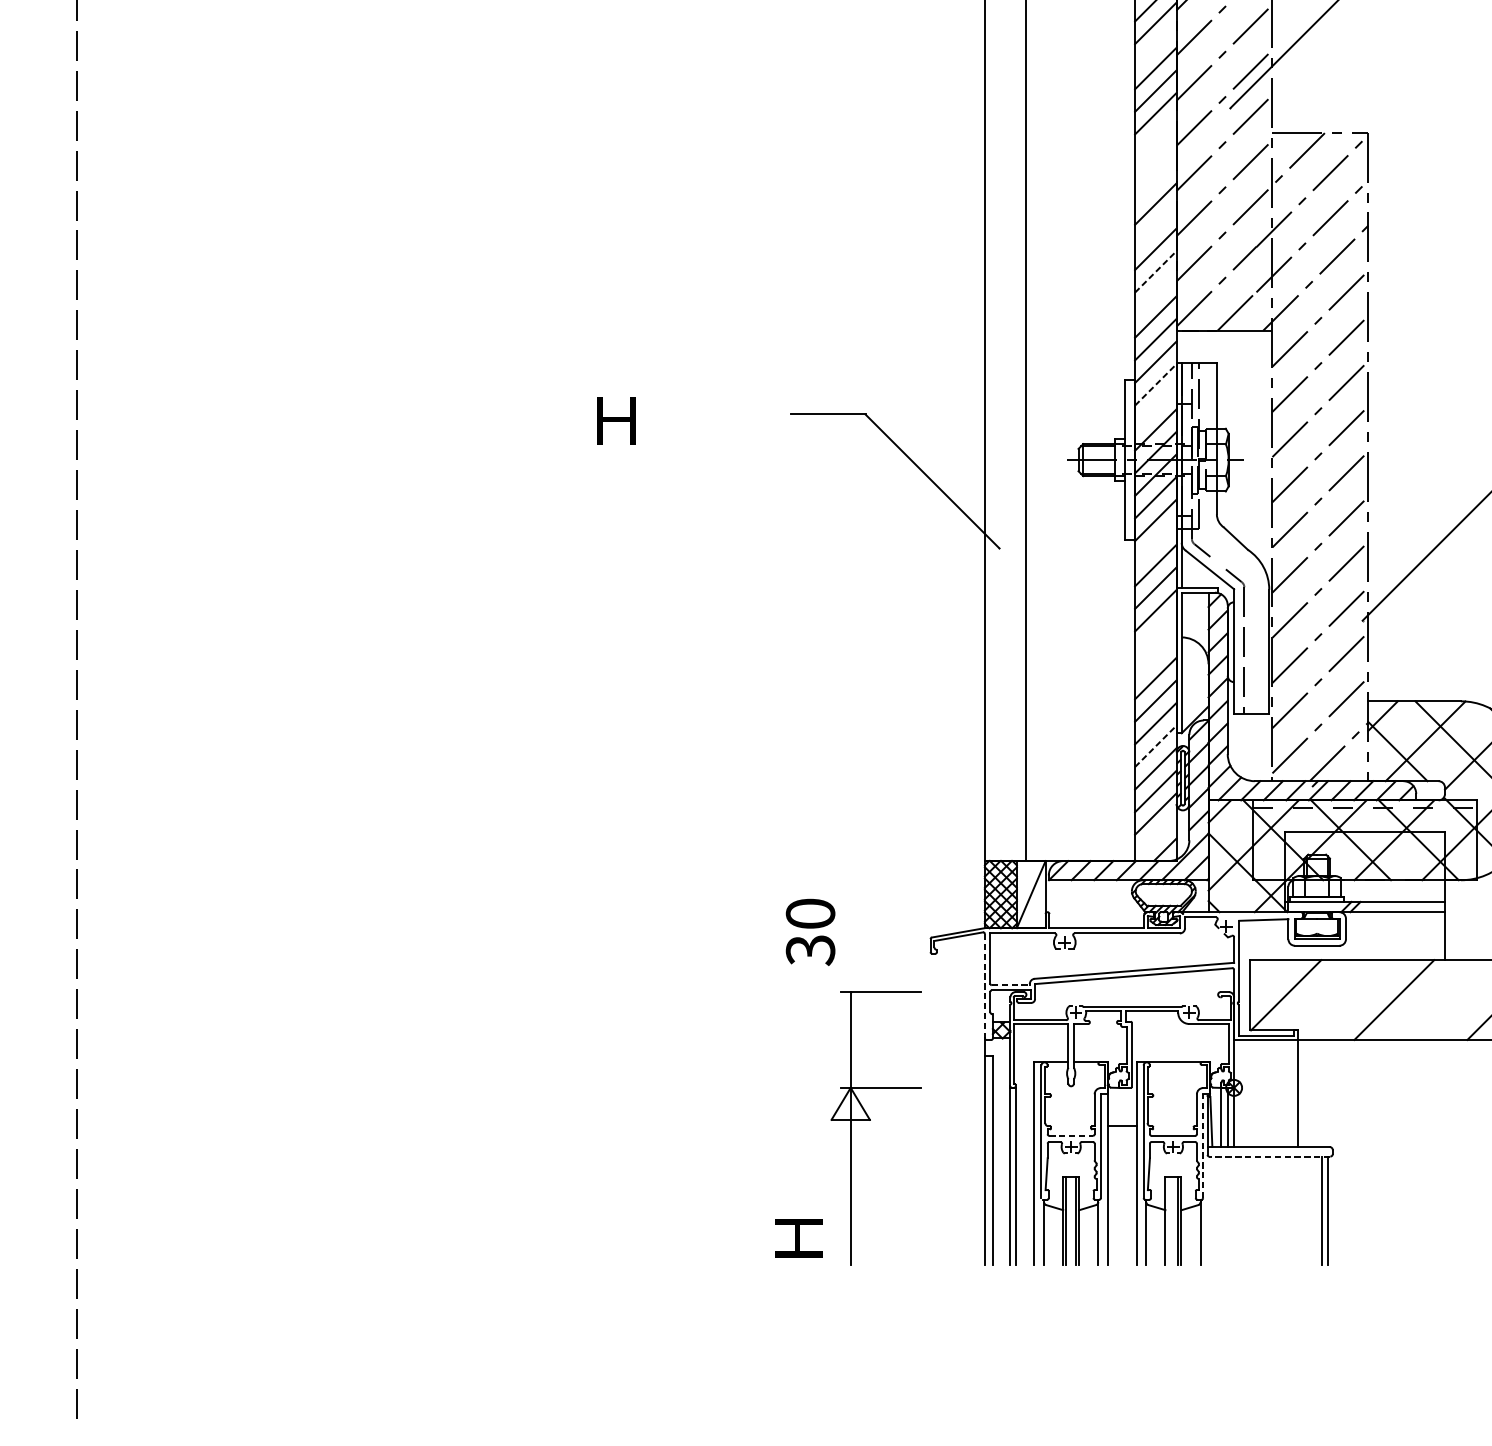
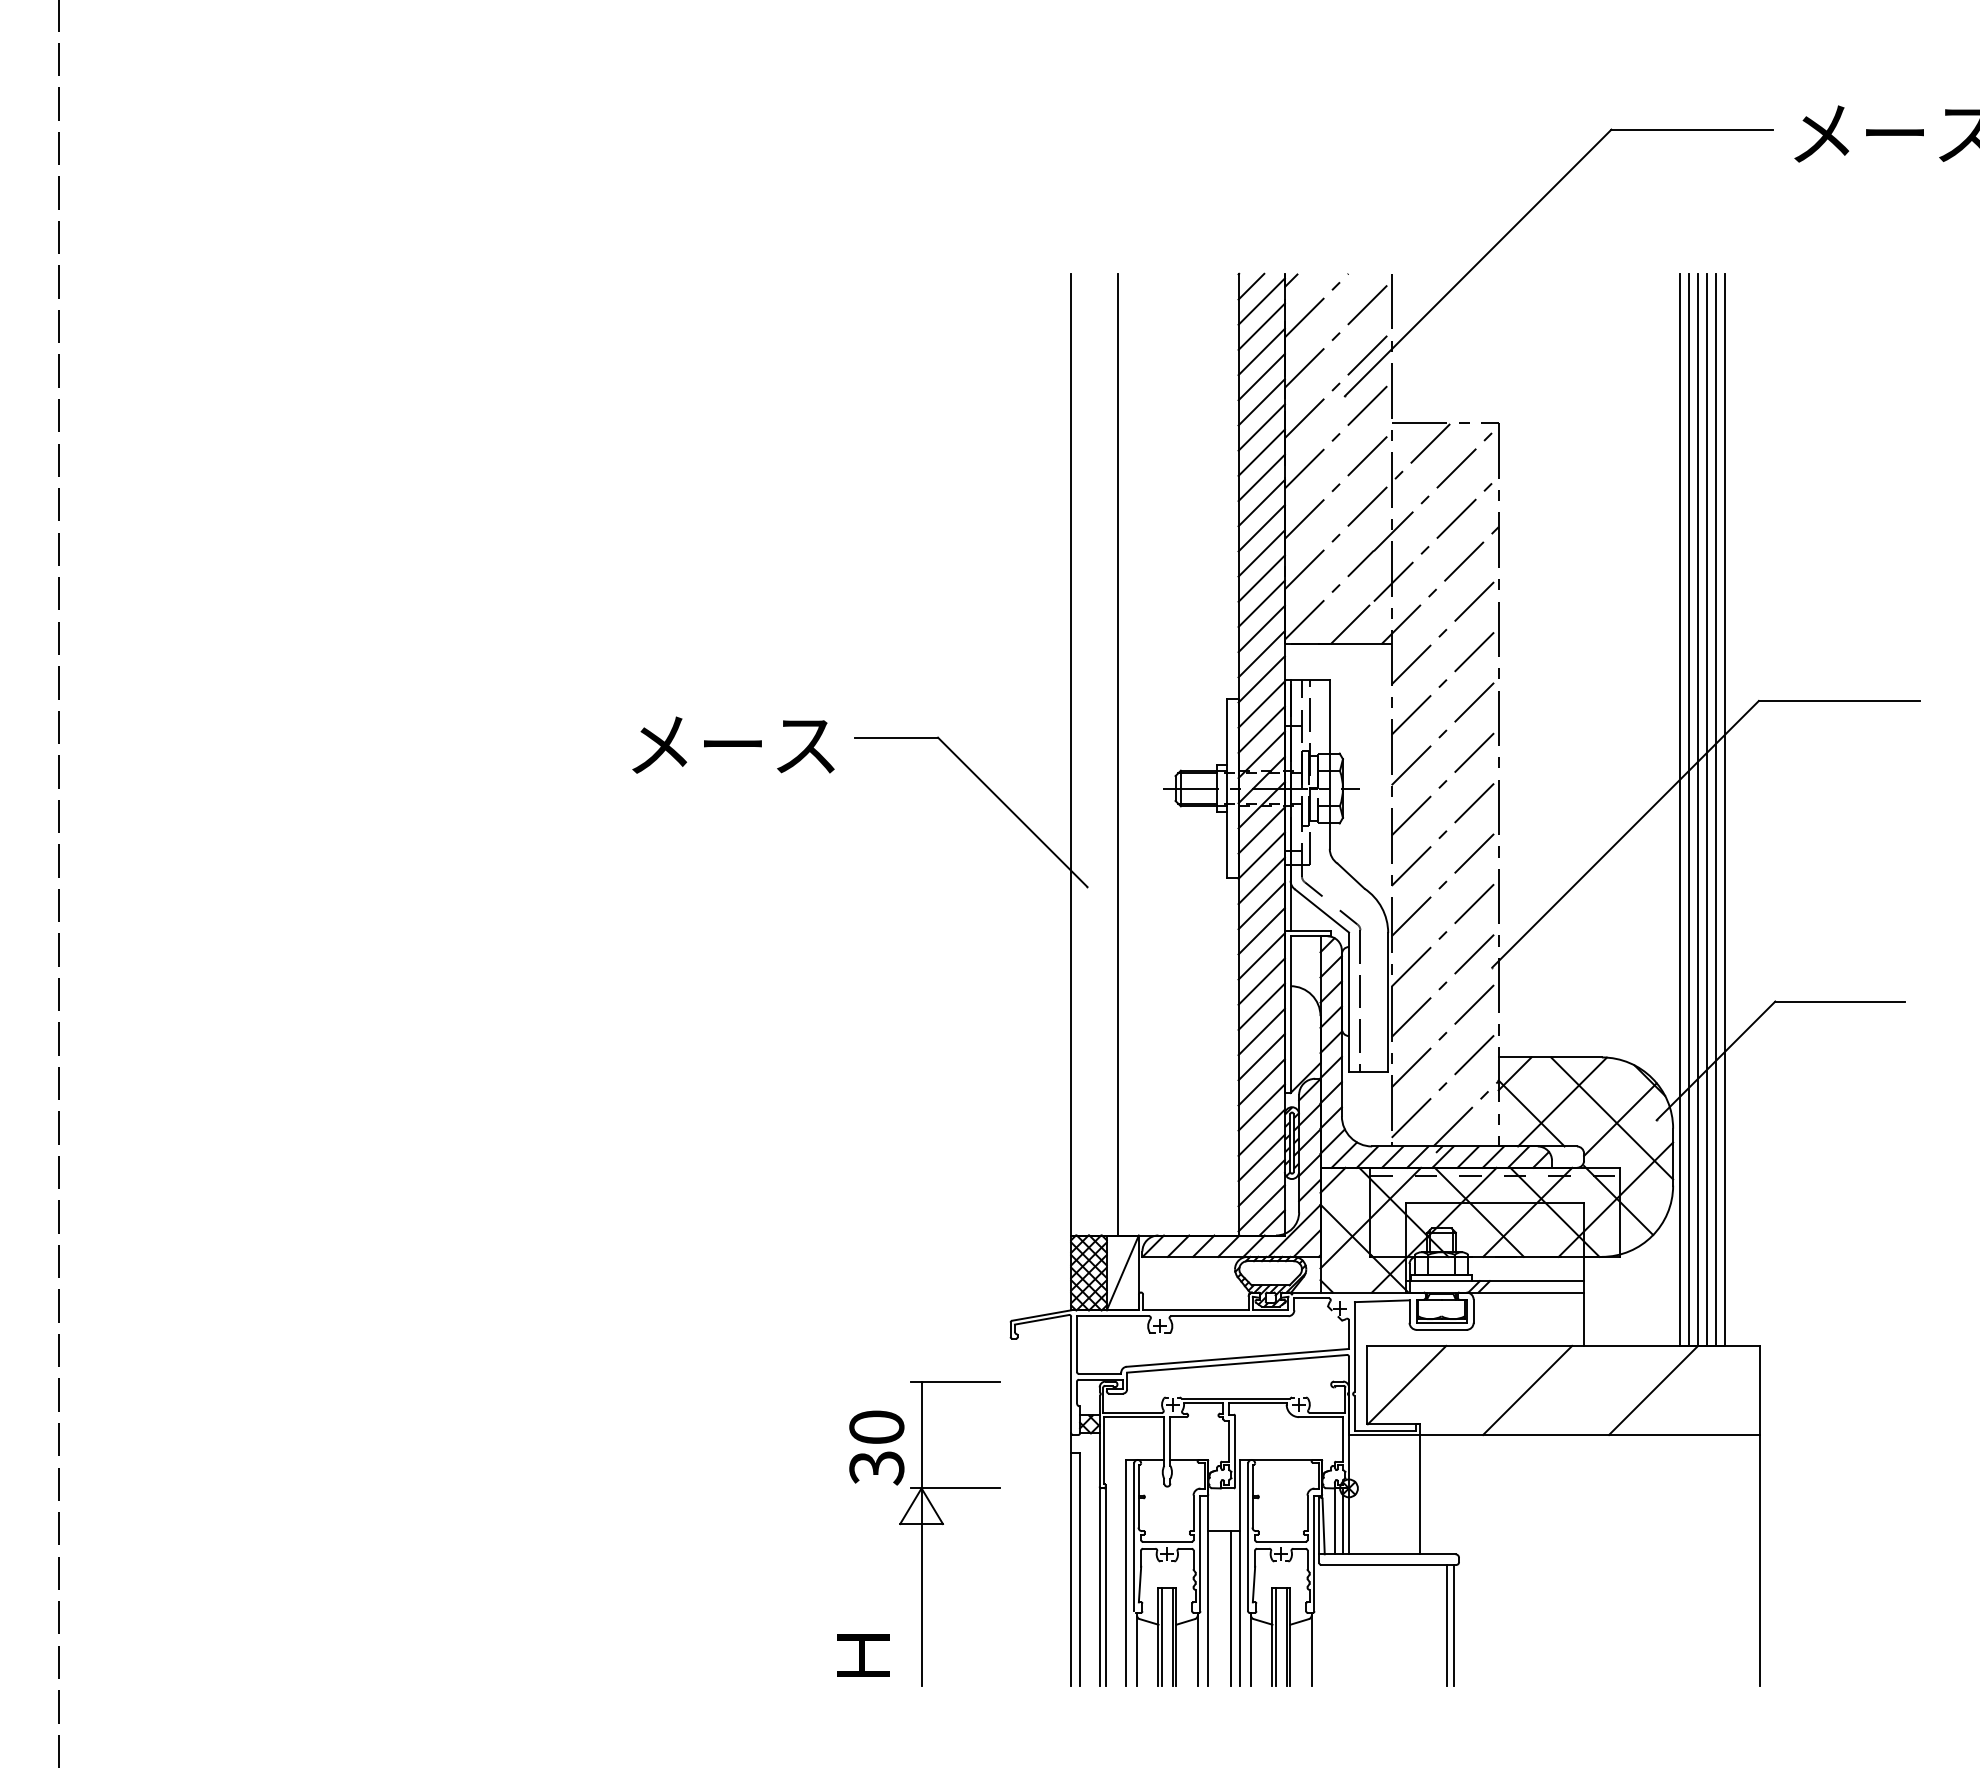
line: (1155, 45) -> (1261, 326), added
line: (1155, 136) -> (1261, 427), added
line: (1155, 158) -> (1261, 452), added
line: (1155, 181) -> (1261, 477), added
line: (1155, 226) -> (1261, 528), added
line: (1155, 271) -> (1261, 578), dashed -> solid
line: (1155, 294) -> (1261, 603), added
line: (1155, 384) -> (1261, 704), dashed -> solid
line: (1155, 407) -> (1261, 729), added
text: (682, 420) -> (733, 744), Ｈ -> メース
line: (1155, 542) -> (1261, 880), added
line: (1155, 633) -> (1261, 981), added
line: (1155, 655) -> (1261, 1006), added
line: (1155, 746) -> (1261, 1107), dashed -> solid
line: (1155, 836) -> (1261, 1208), added
text: (810, 931) -> (876, 1447), moved
line: (1011, 984) -> (1100, 1373), dashed -> solid
line: (985, 986) -> (1071, 1375), dashed -> solid
line: (1071, 1135) -> (1167, 1541), dashed -> solid
line: (1203, 1146) -> (1314, 1553), dashed -> solid
line: (1269, 1156) -> (1388, 1564), dashed -> solid
line: (1128, 1195) -> (1231, 1608), added
line: (1169, 1220) -> (1276, 1636), added

